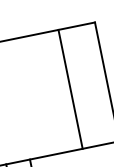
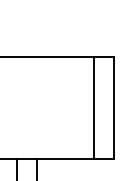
line: (70, 88) -> (93, 107), moved

